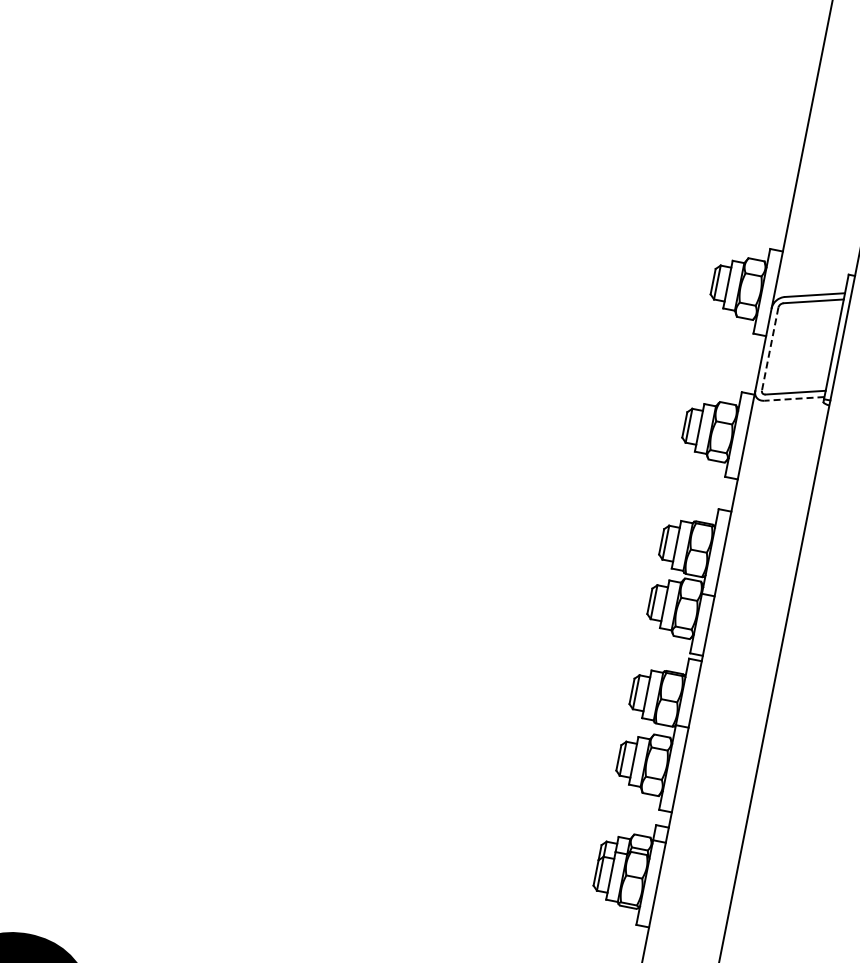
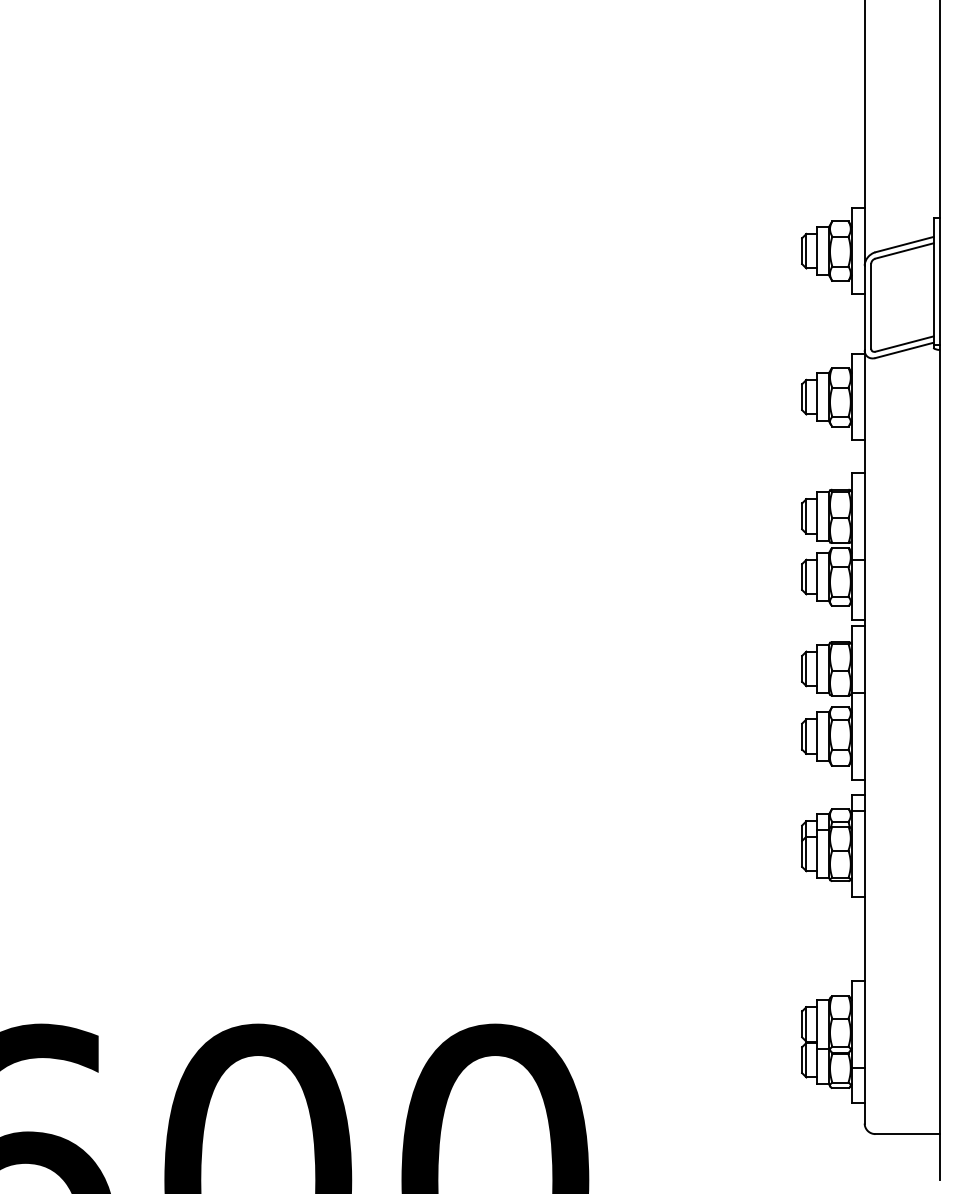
line: (770, 349) -> (871, 306), dashed -> solid
line: (794, 398) -> (904, 350), dashed -> solid

